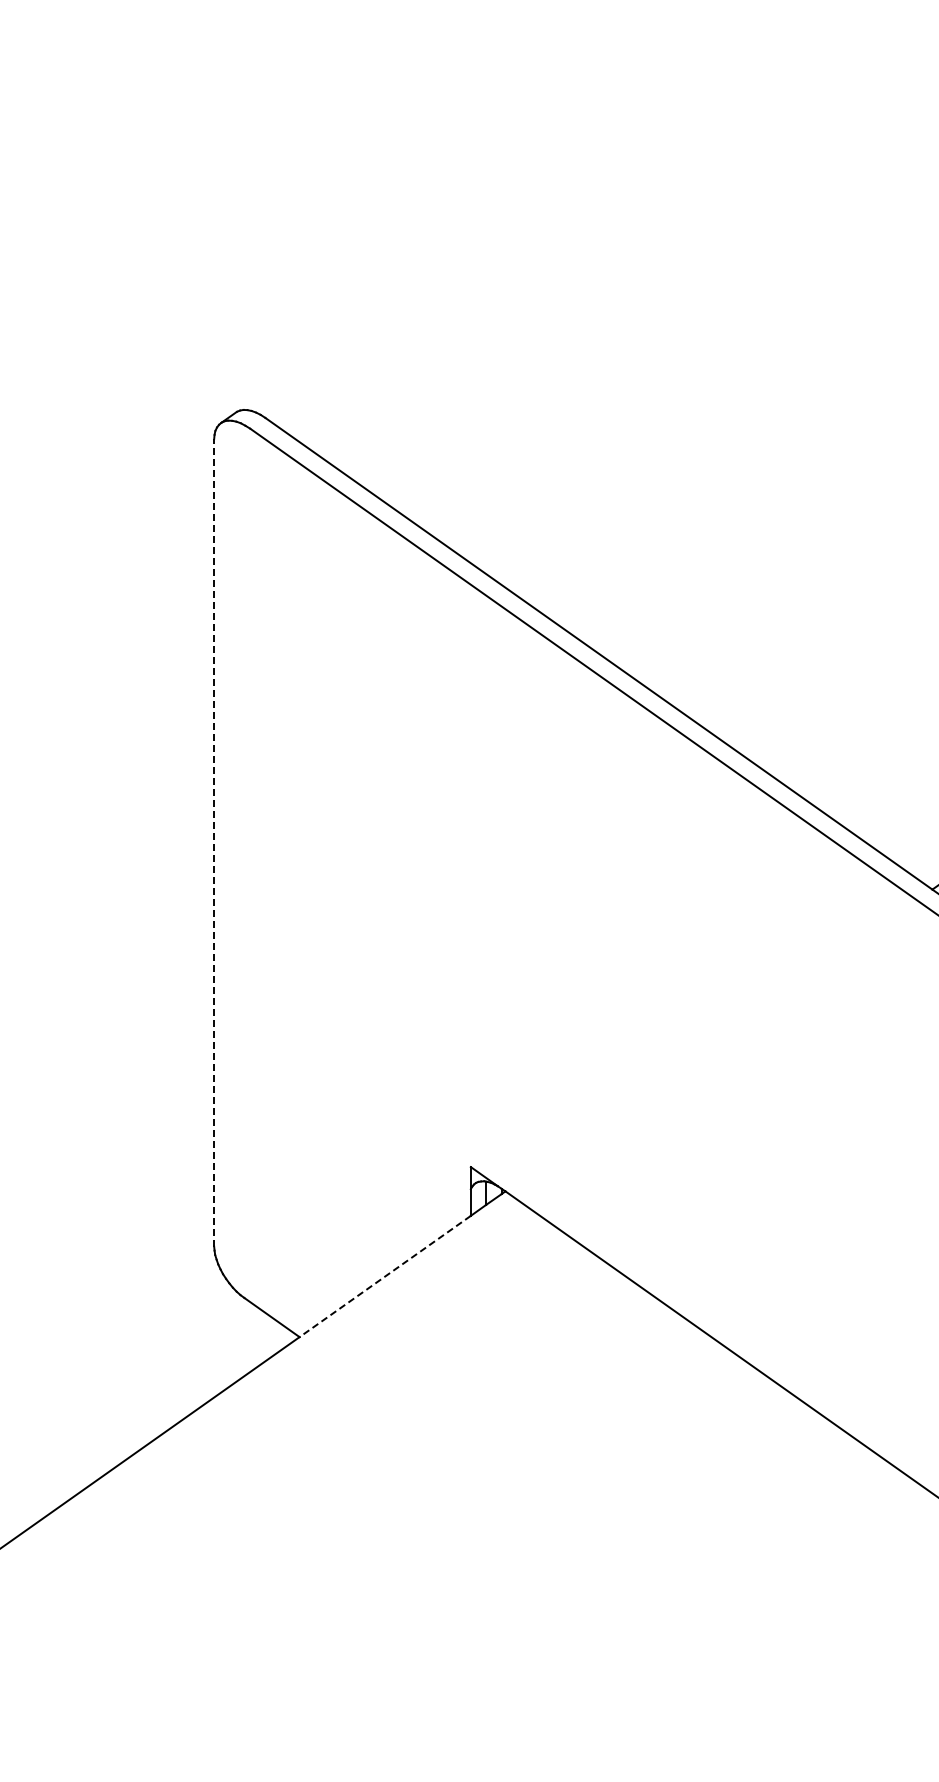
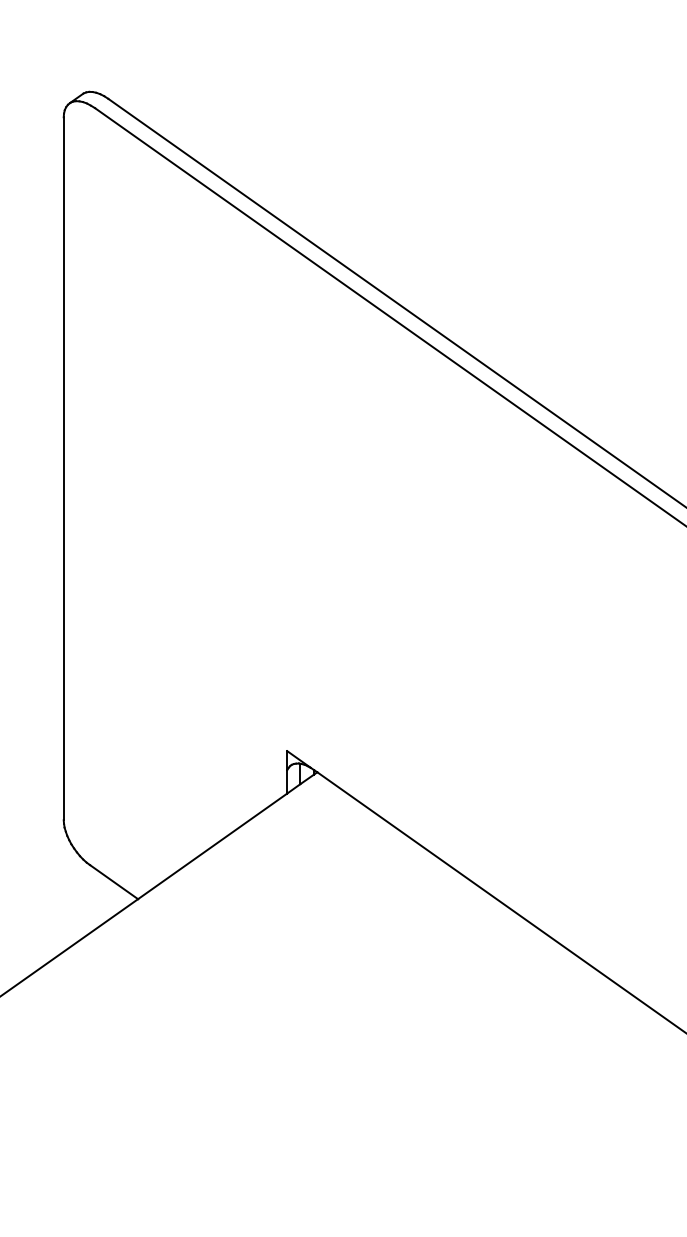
line: (214, 842) -> (63, 468), dashed -> solid
line: (385, 1276) -> (212, 846), dashed -> solid

